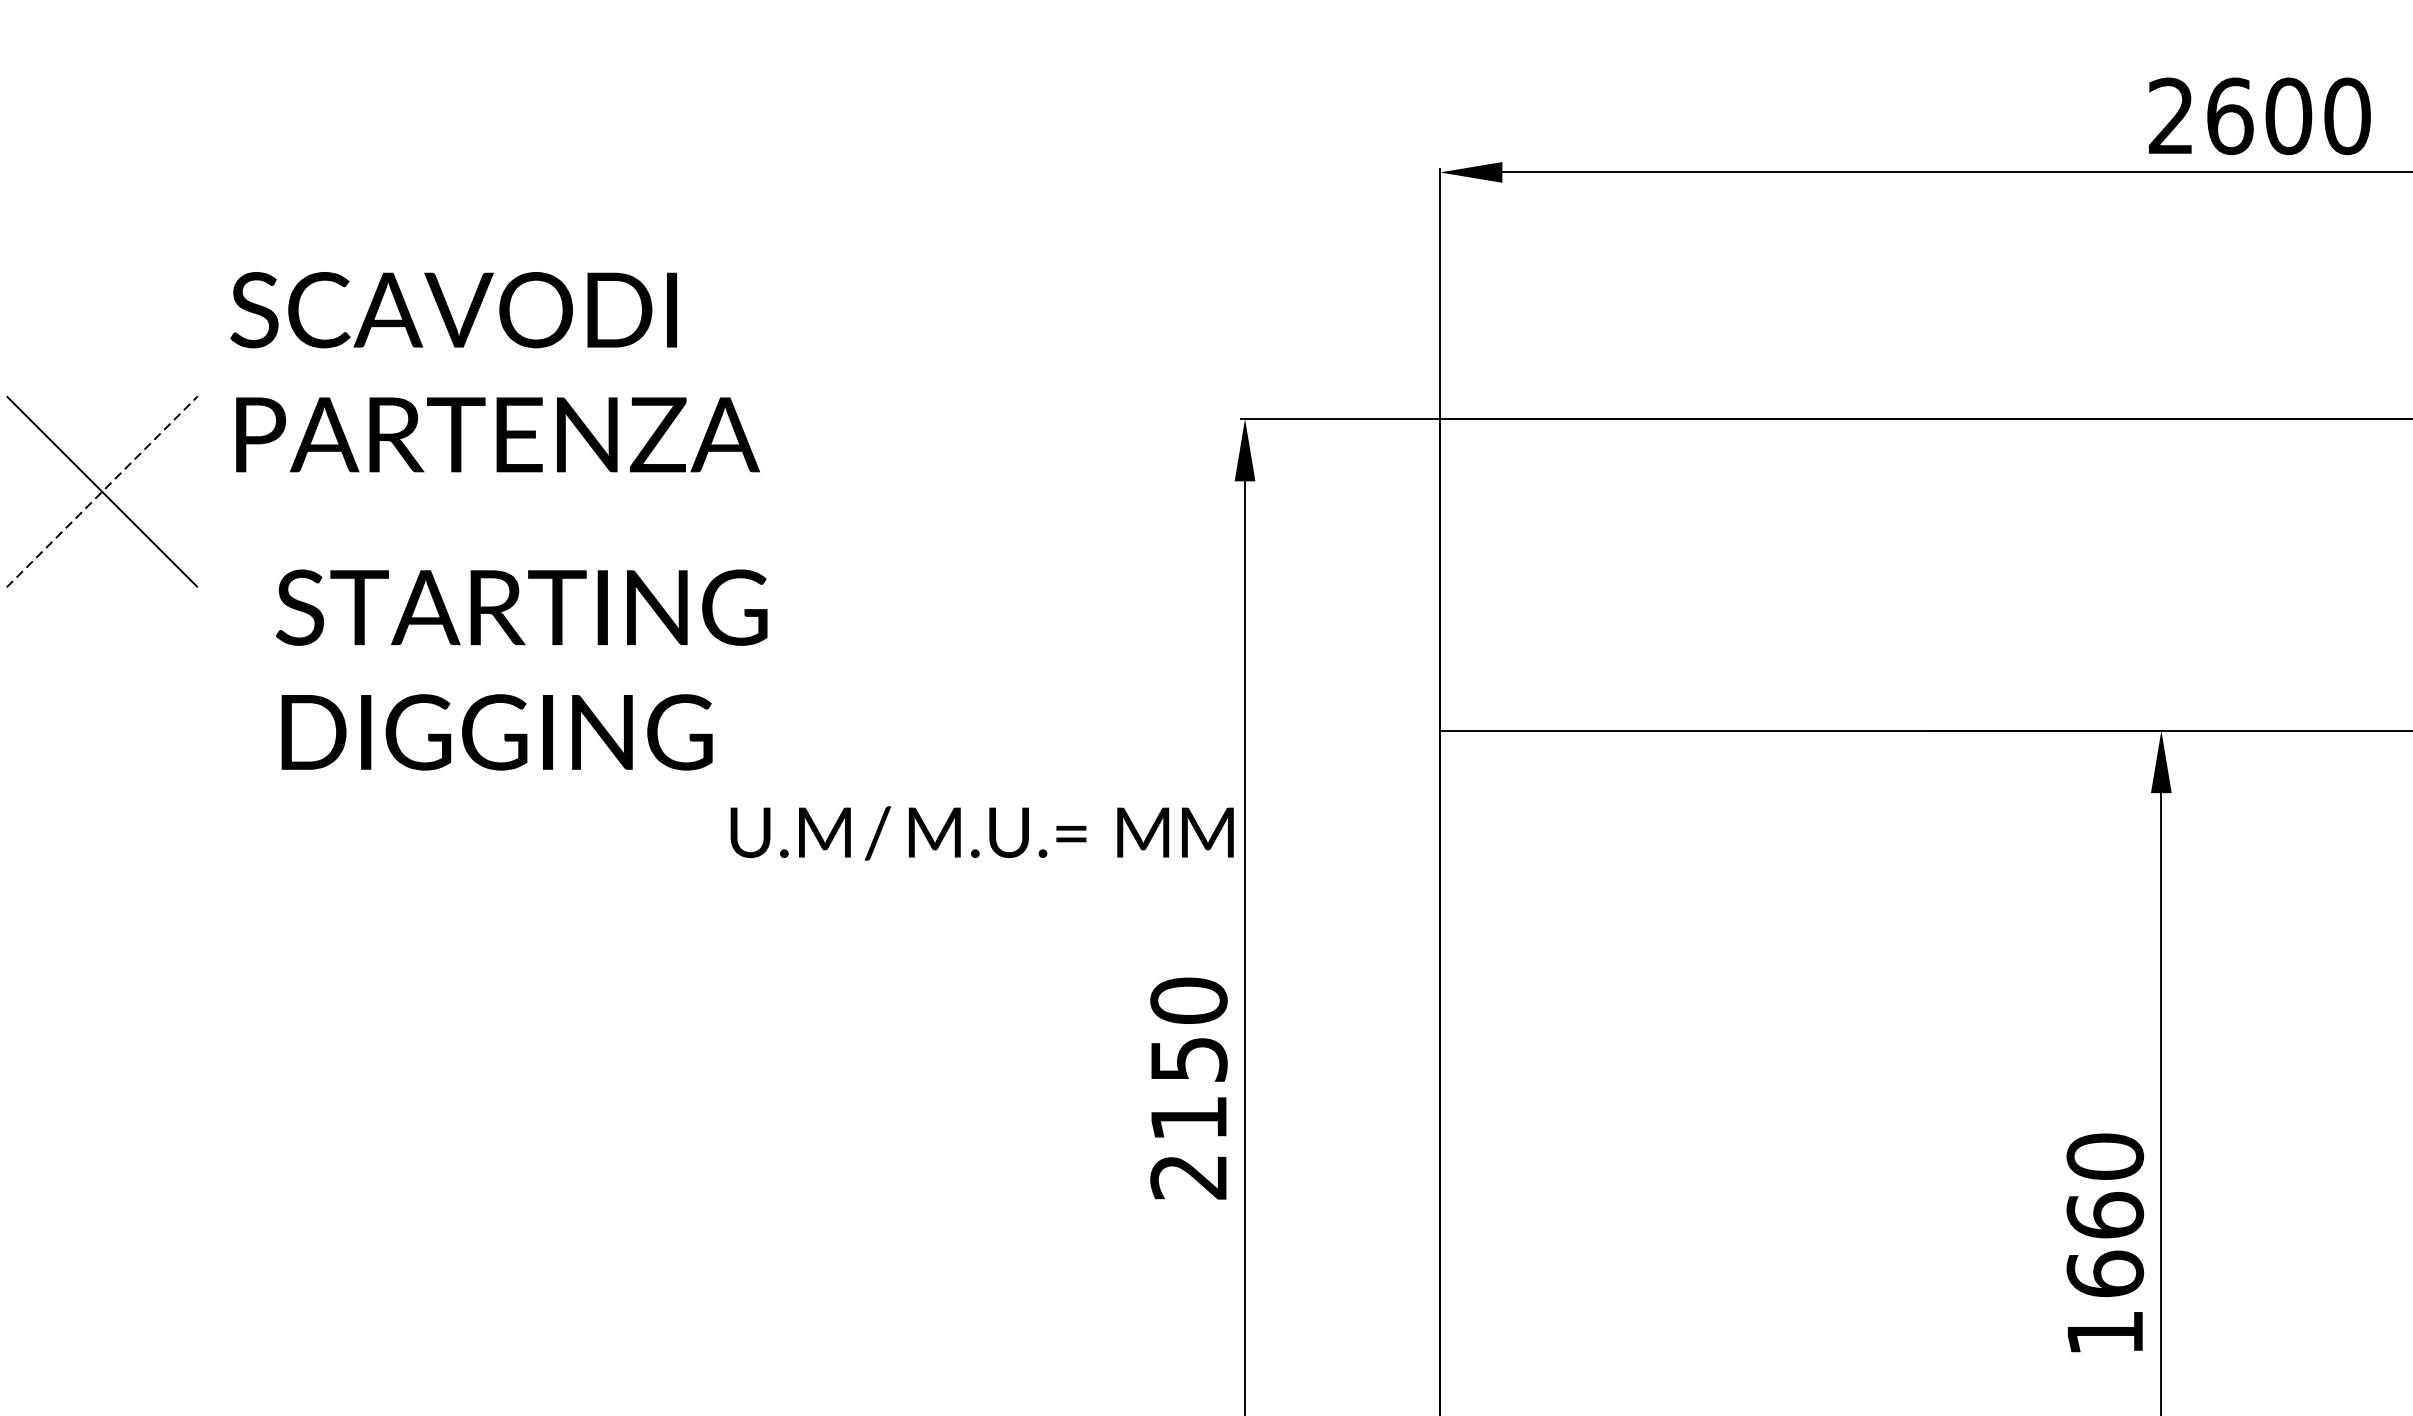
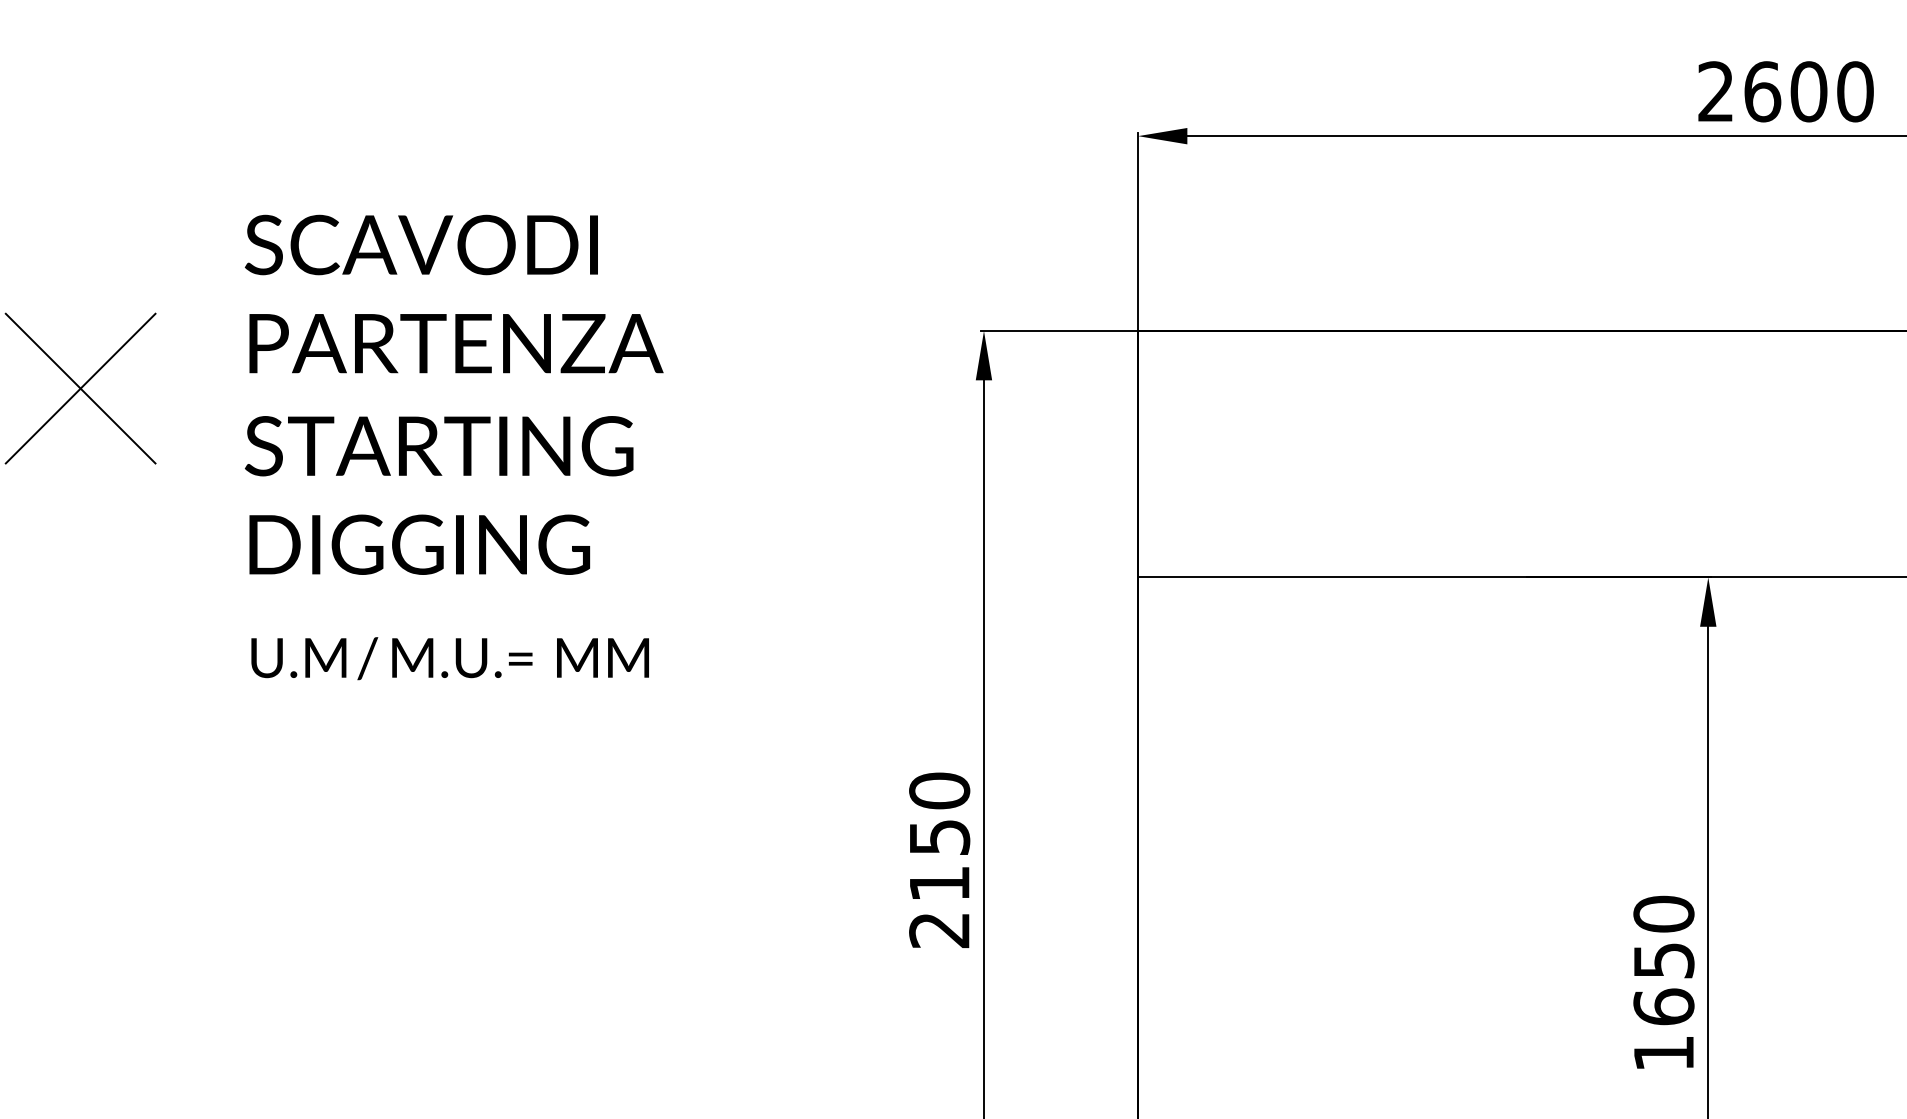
text: (494, 371) -> (453, 293), moved
line: (102, 491) -> (80, 388), dashed -> solid
text: (520, 670) -> (438, 495), moved
text: (981, 833) -> (449, 658), moved
text: (2104, 1215) -> (1663, 960), 1660 -> 1650

